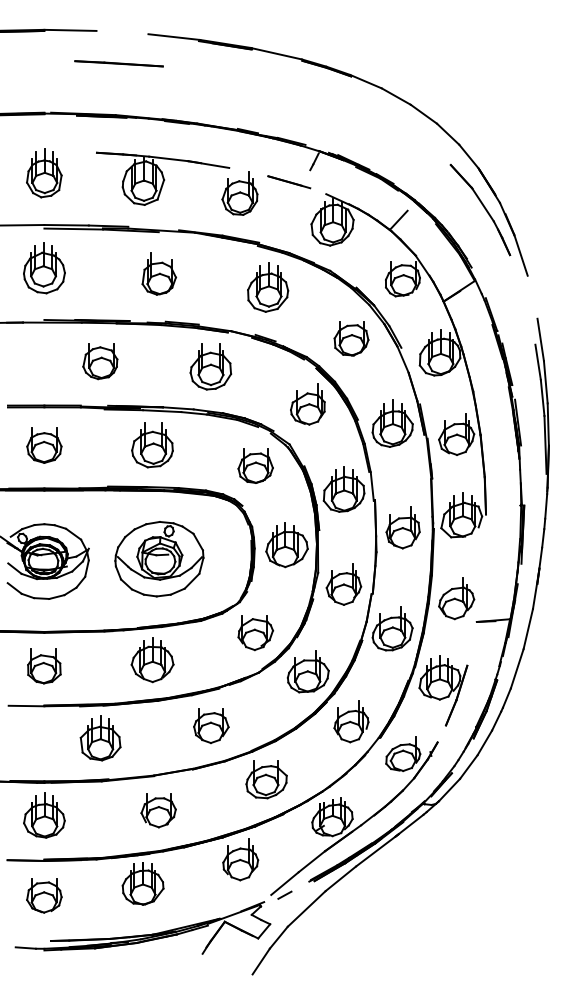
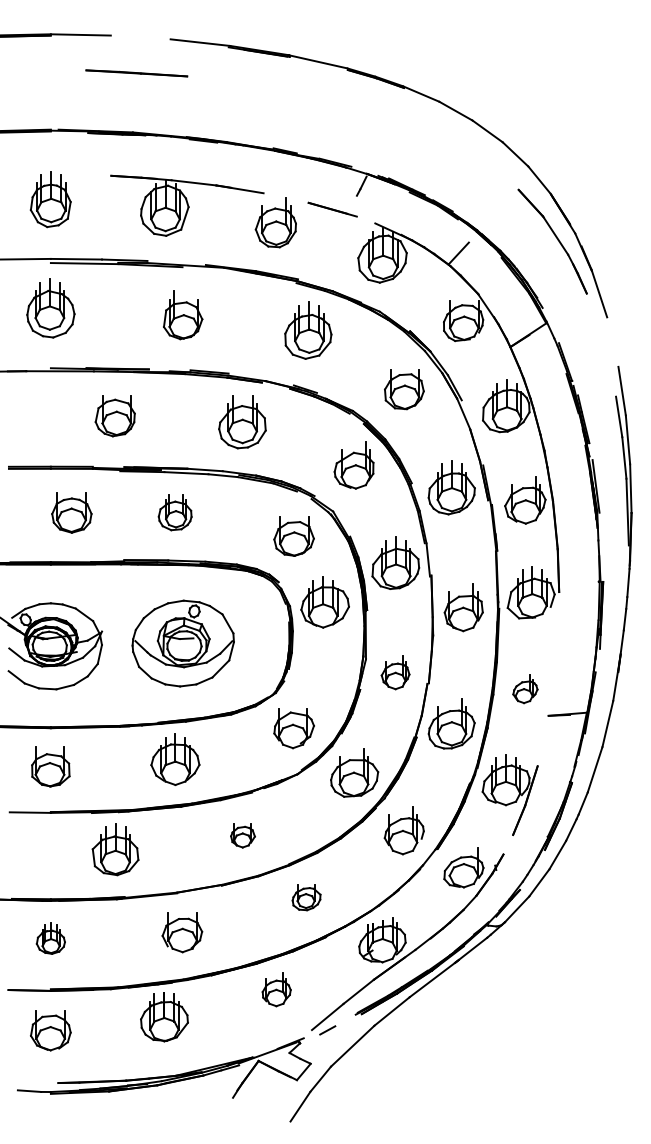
part: (44, 445) -> (71, 512), moved
part: (151, 445) -> (174, 512), size x0.7
part: (286, 545) -> (324, 602), moved
part: (343, 584) -> (395, 672), size x0.7
part: (456, 598) -> (525, 688), size x0.6
part: (210, 725) -> (242, 835), size x0.6
part: (266, 779) -> (306, 897), size x0.6
part: (44, 815) -> (50, 938), size x0.6
part: (240, 859) -> (276, 989), size x0.7

